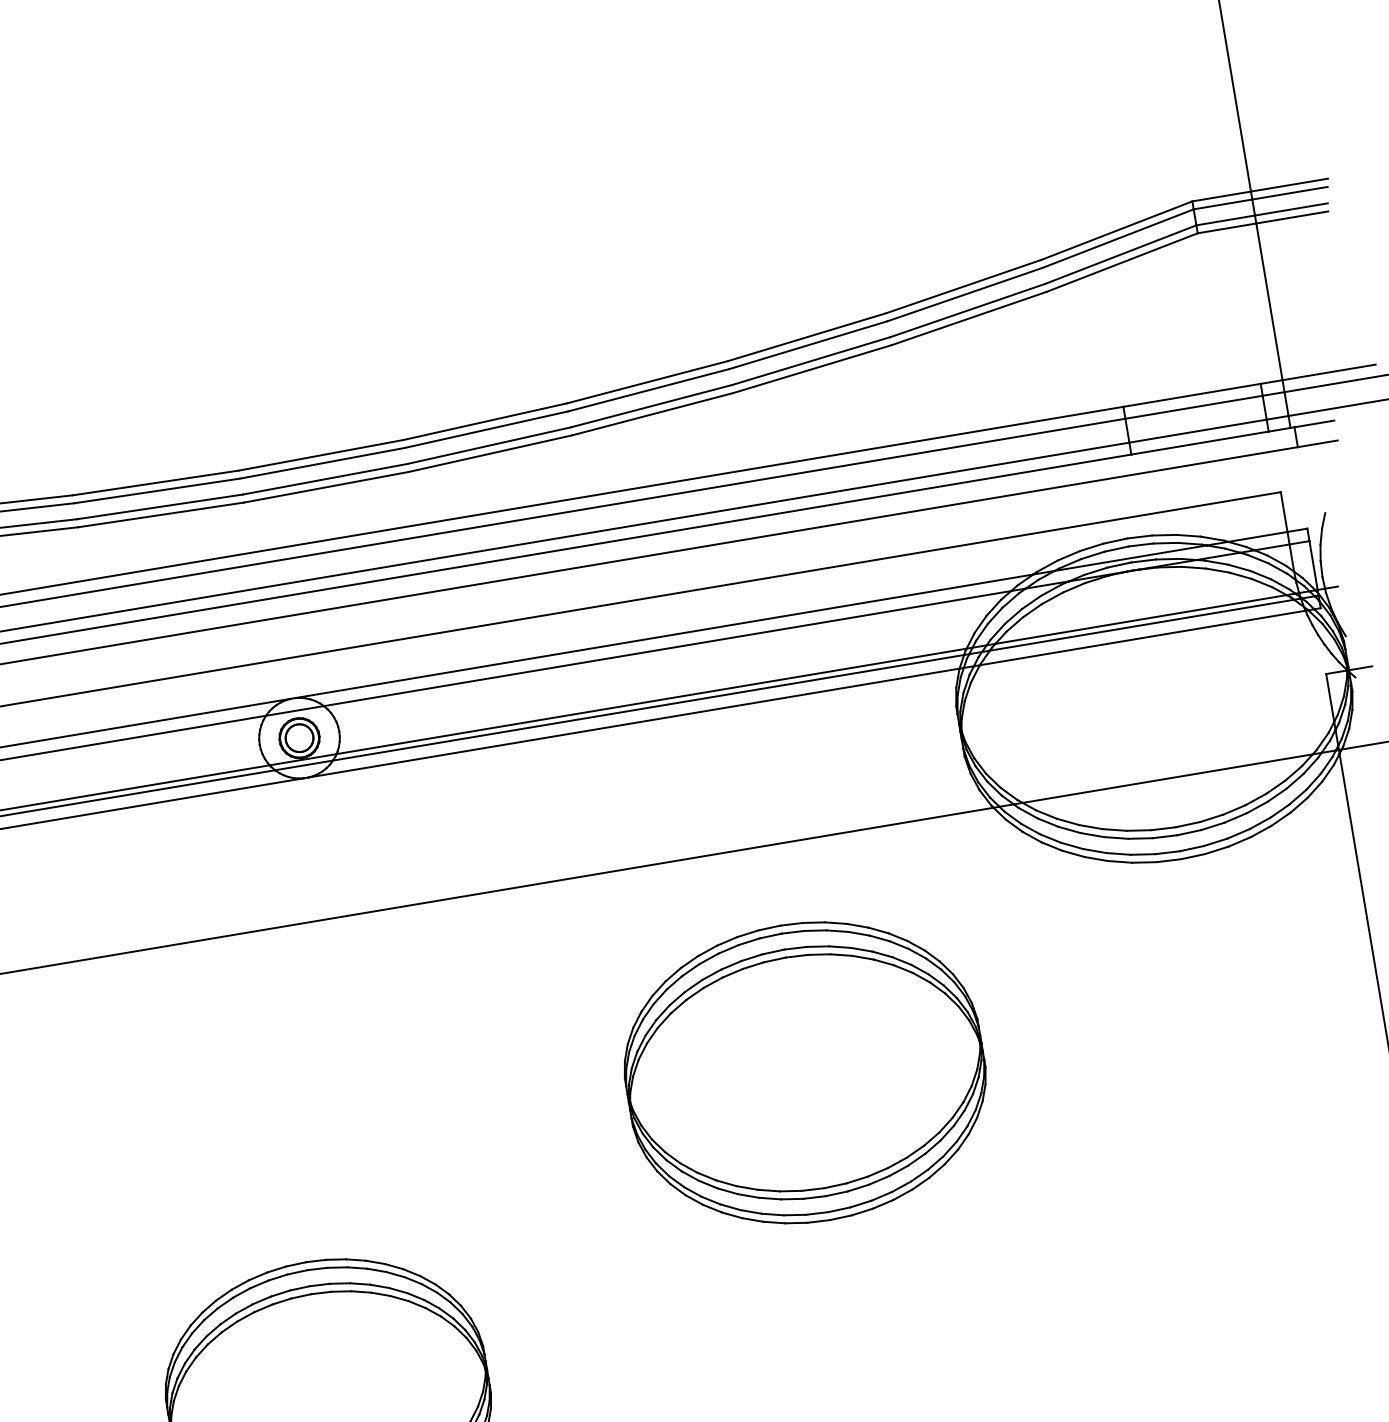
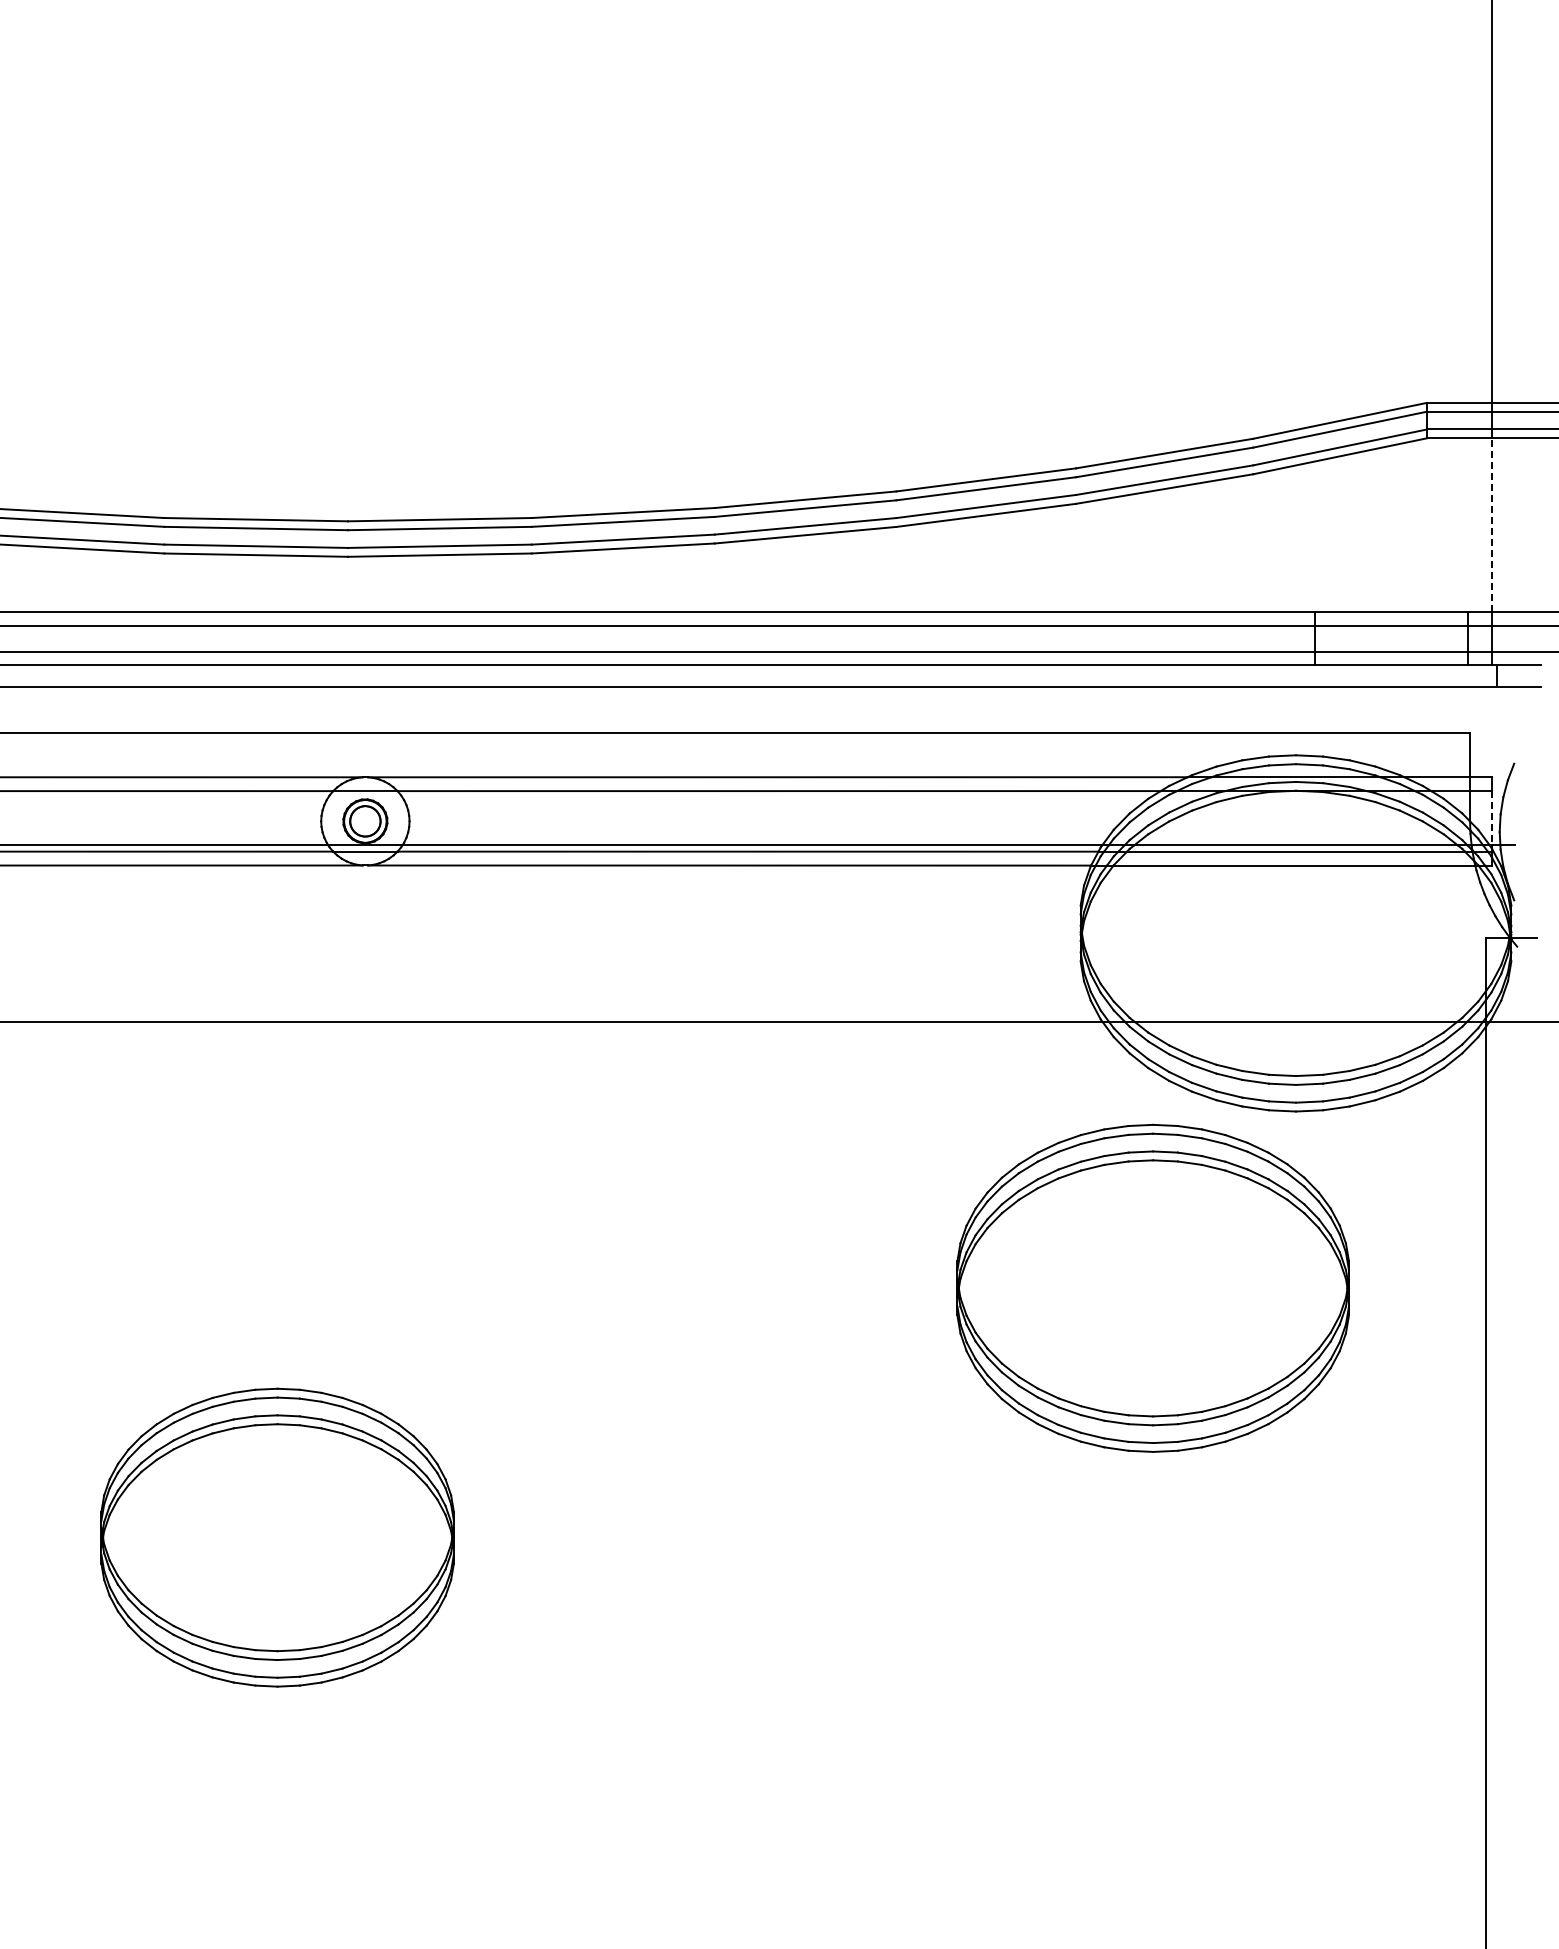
line: (1269, 301) -> (1492, 524), solid -> dashed
line: (1313, 565) -> (1492, 818), solid -> dashed
part: (804, 1072) -> (1152, 1287), moved

